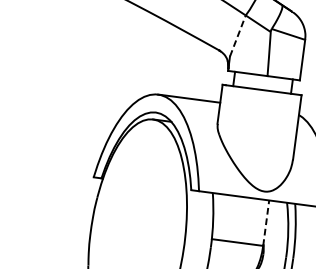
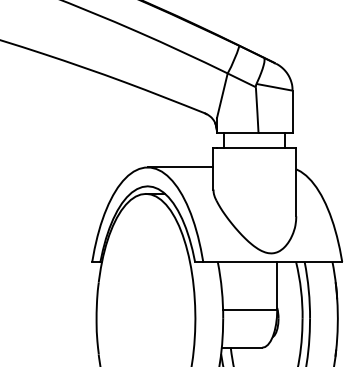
line: (238, 35) -> (222, 95), dashed -> solid
line: (266, 222) -> (277, 285), dashed -> solid

